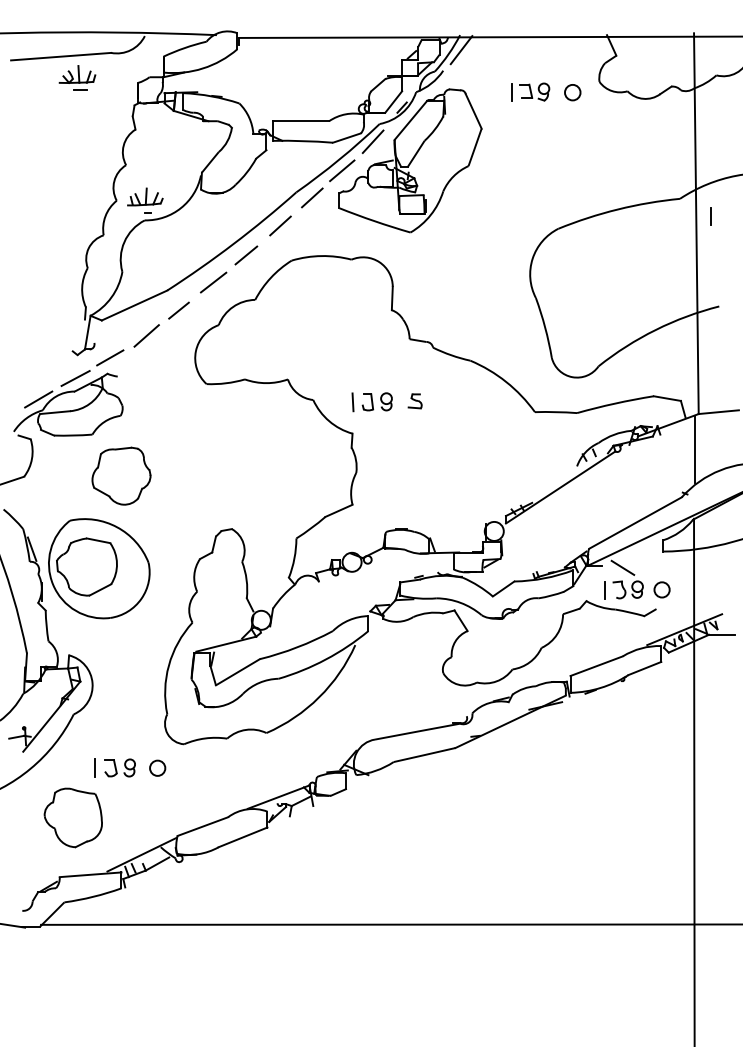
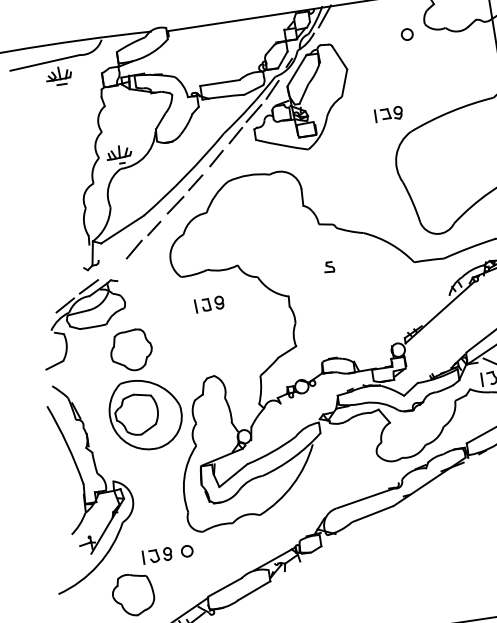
part: (530, 91) -> (388, 113), moved
line: (110, 357) -> (111, 268), removed
part: (371, 402) -> (209, 304), moved
part: (99, 568) -> (145, 414), moved

